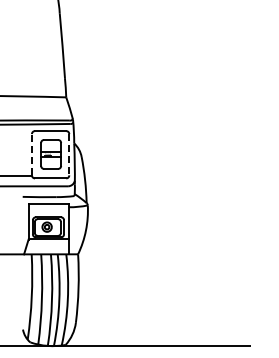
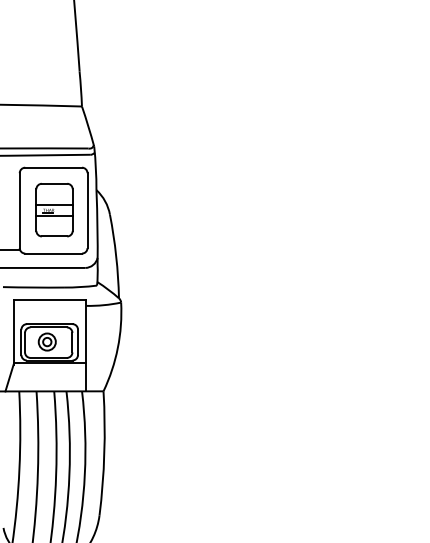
line: (31, 154) -> (18, 210), dashed -> solid
line: (69, 154) -> (87, 210), dashed -> solid

